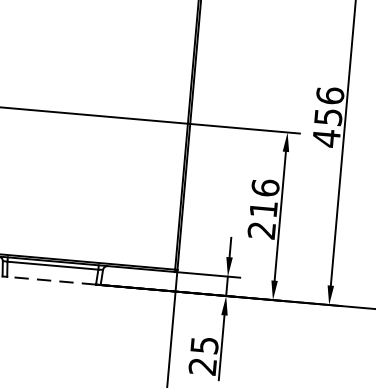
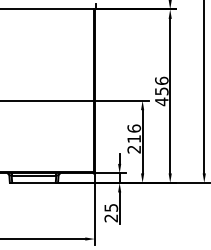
line: (50, 279) -> (33, 182), dashed -> solid

